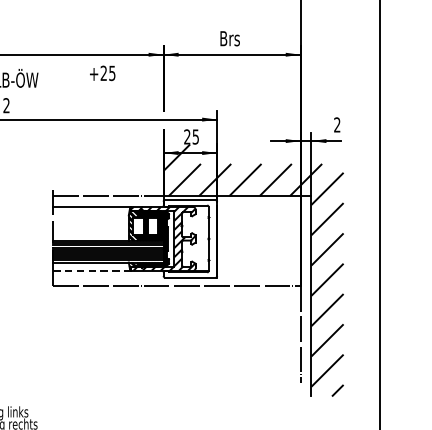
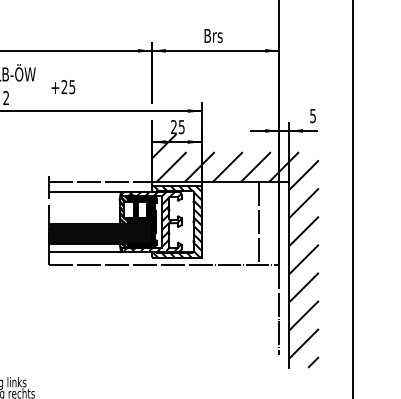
text: (102, 73) -> (63, 87), moved
text: (336, 124) -> (312, 115), 2 -> 5
hatch: (190, 238) -> (176, 221), added
line: (279, 240) -> (259, 223), added
line: (92, 271) -> (85, 251), dashed -> solid

